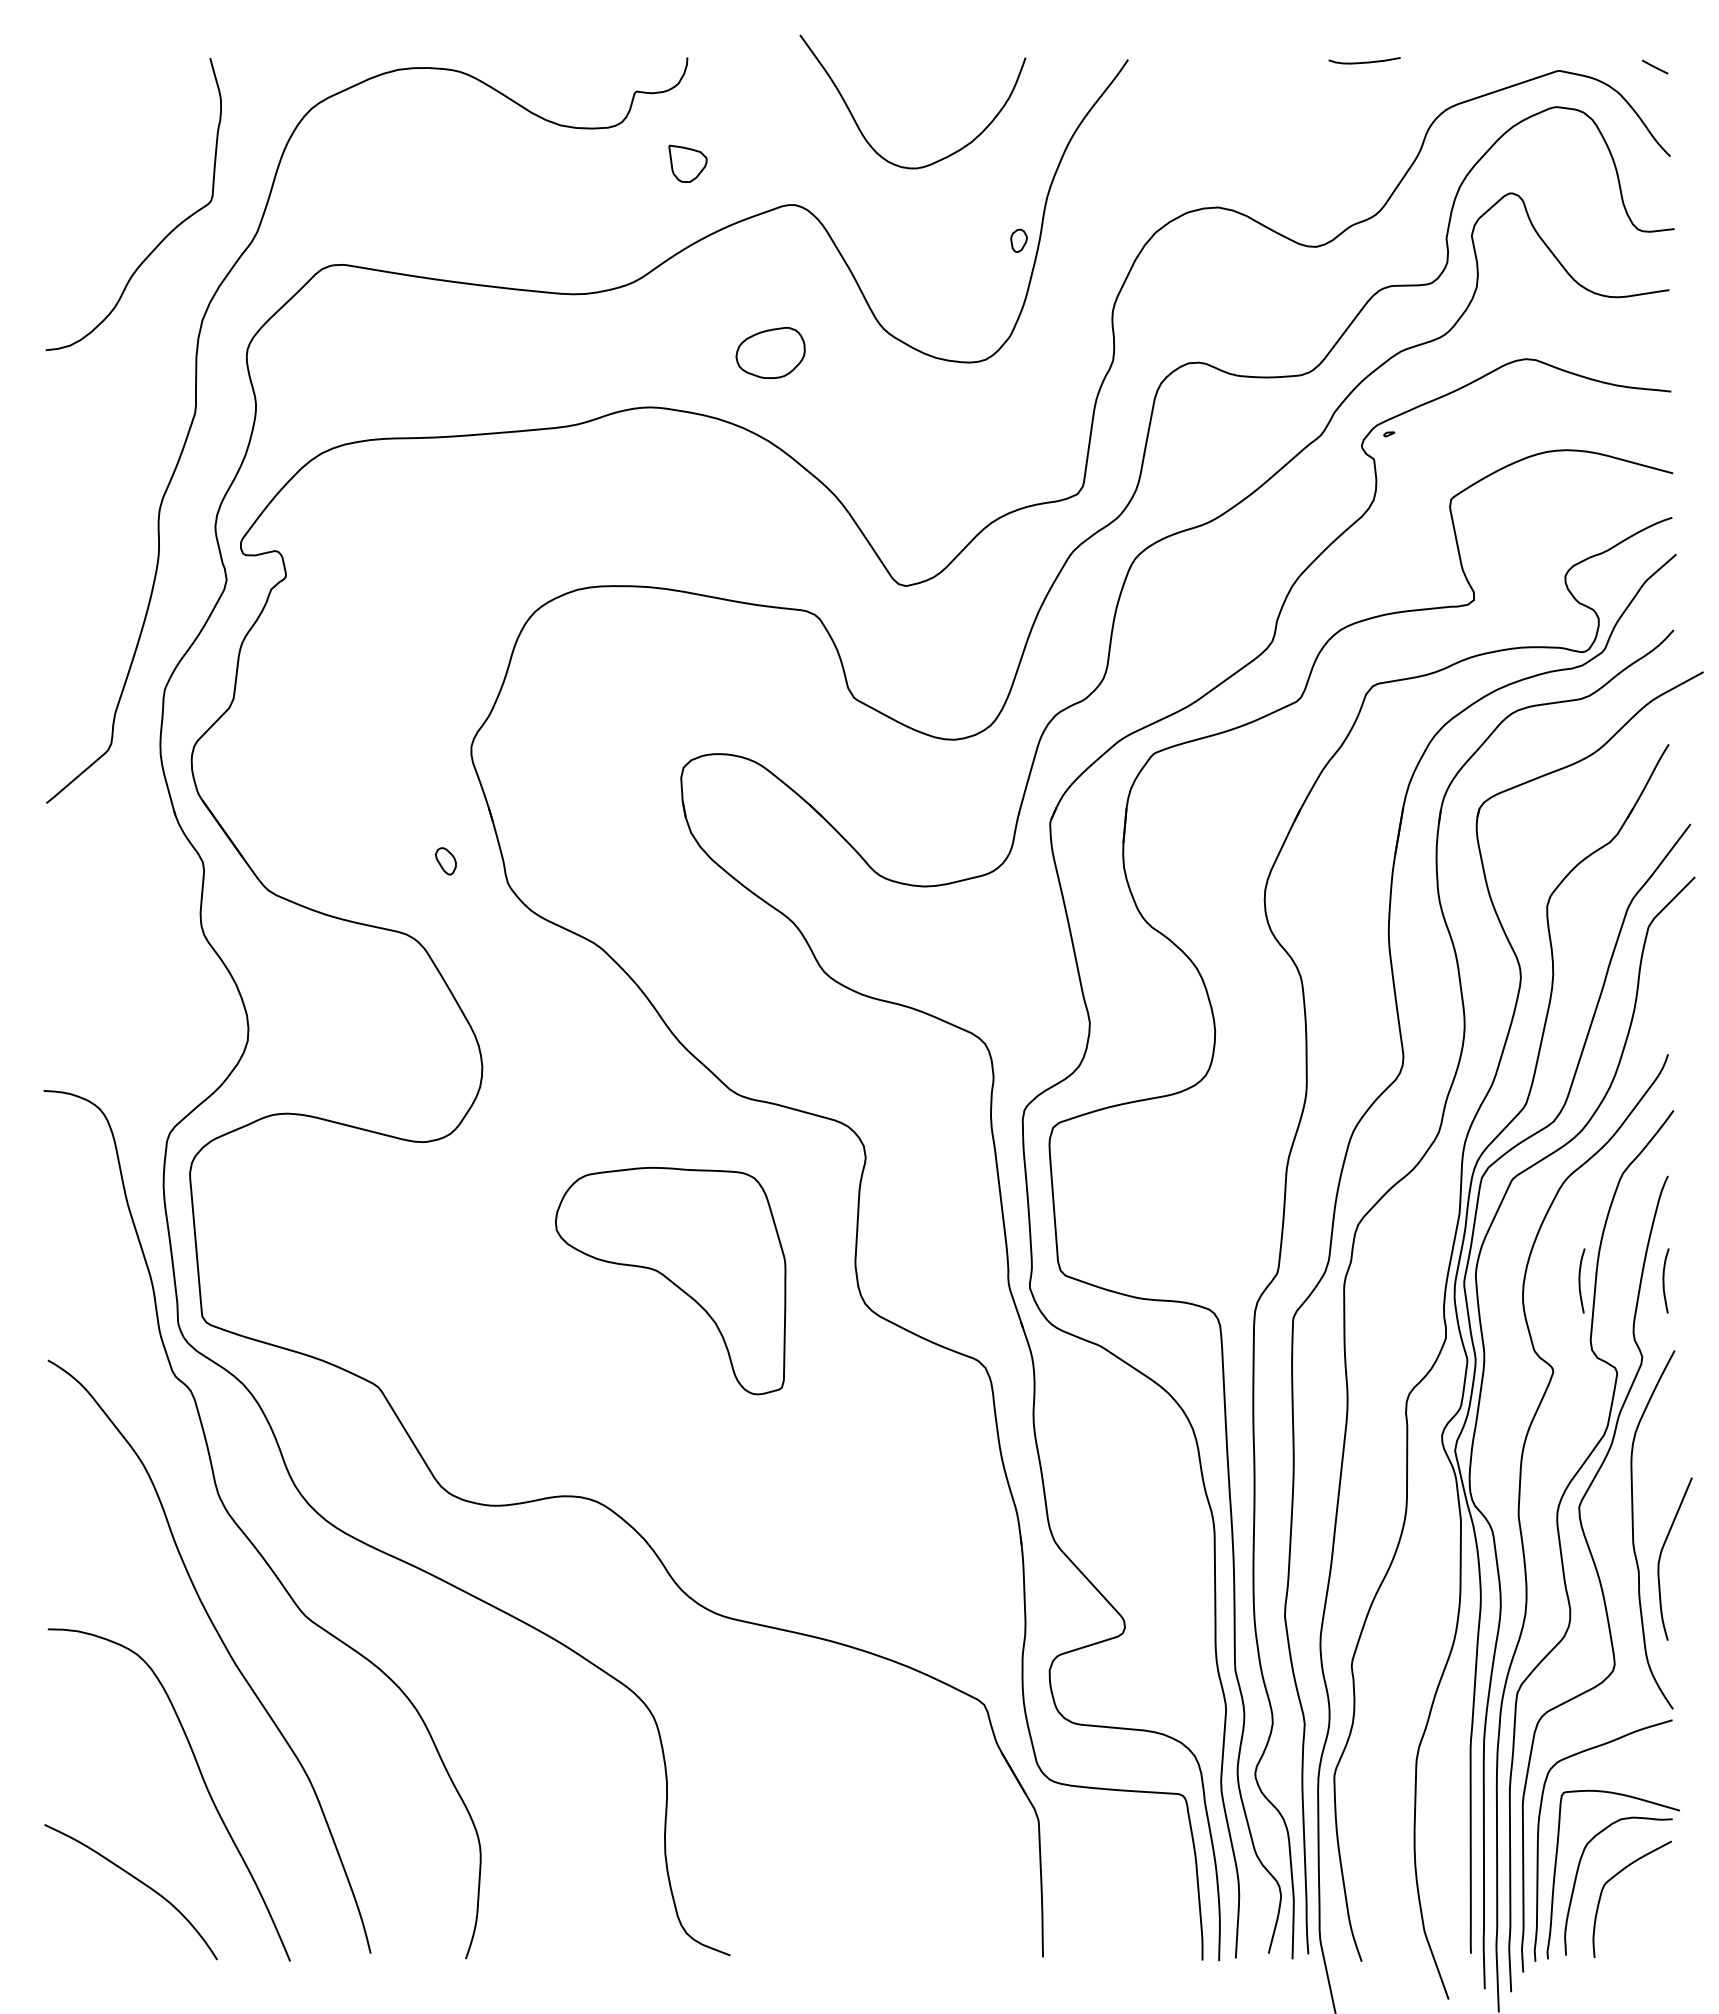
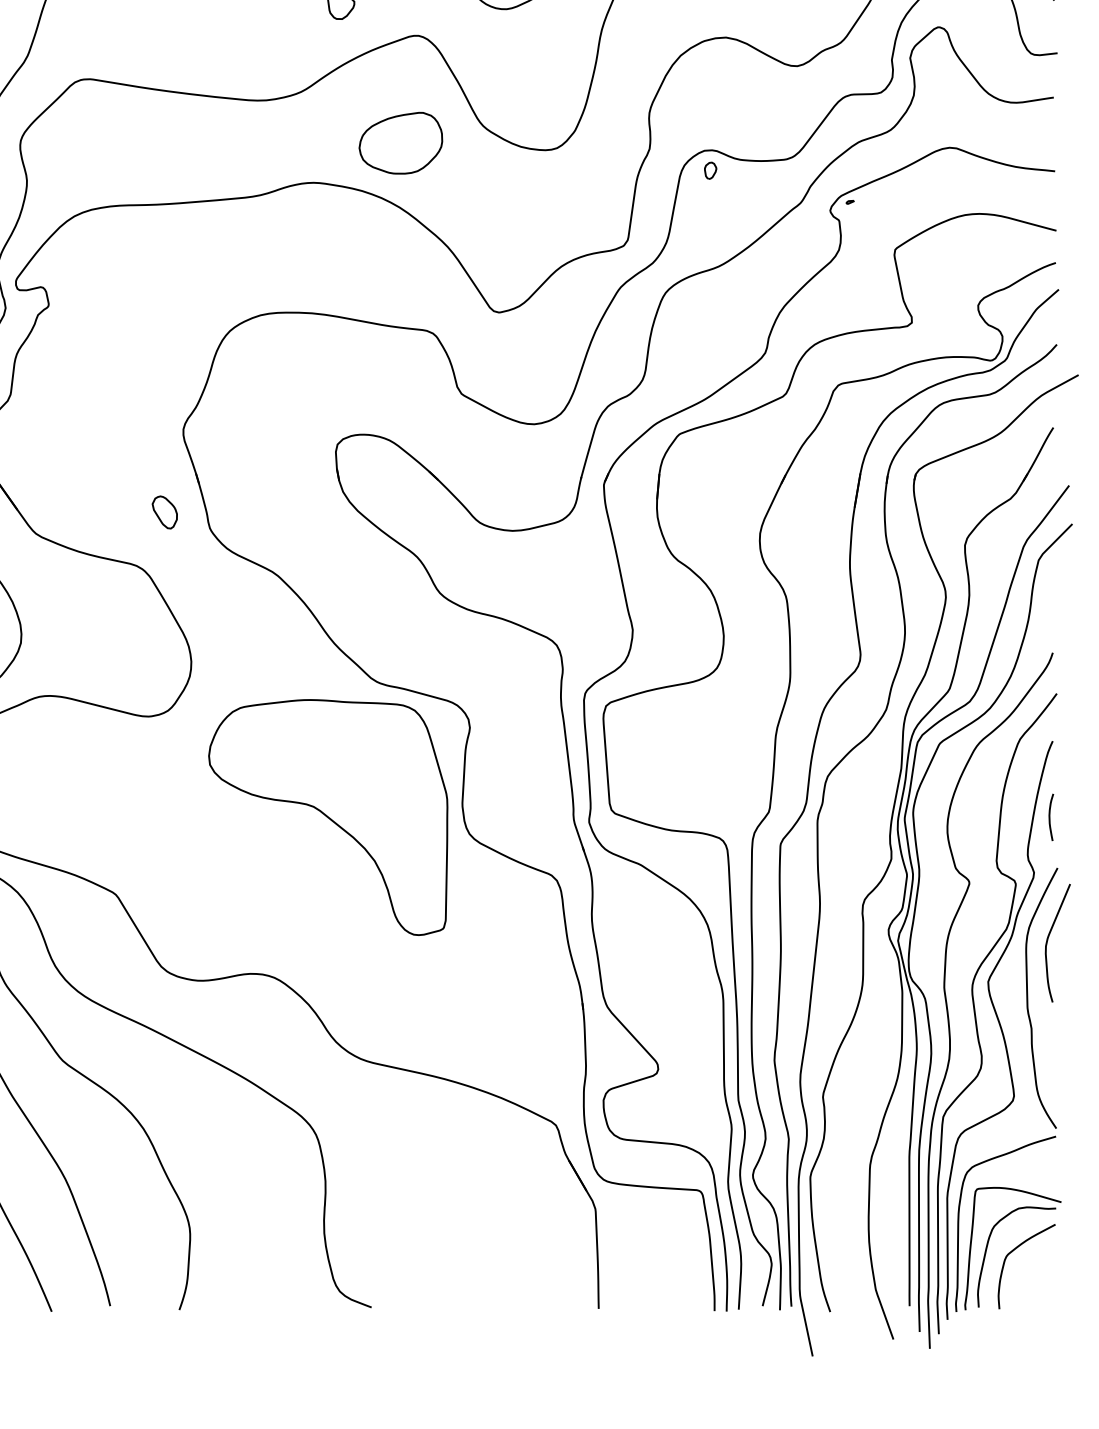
part: (1018, 240) -> (710, 170), moved
part: (770, 352) -> (400, 142), size x1.67
part: (445, 861) -> (164, 512), size x1.67
part: (670, 1280) -> (328, 817), size x1.43
curve: (1580, 1280) -> (989, 817), removed
curve: (1661, 1555) -> (1048, 940), moved

